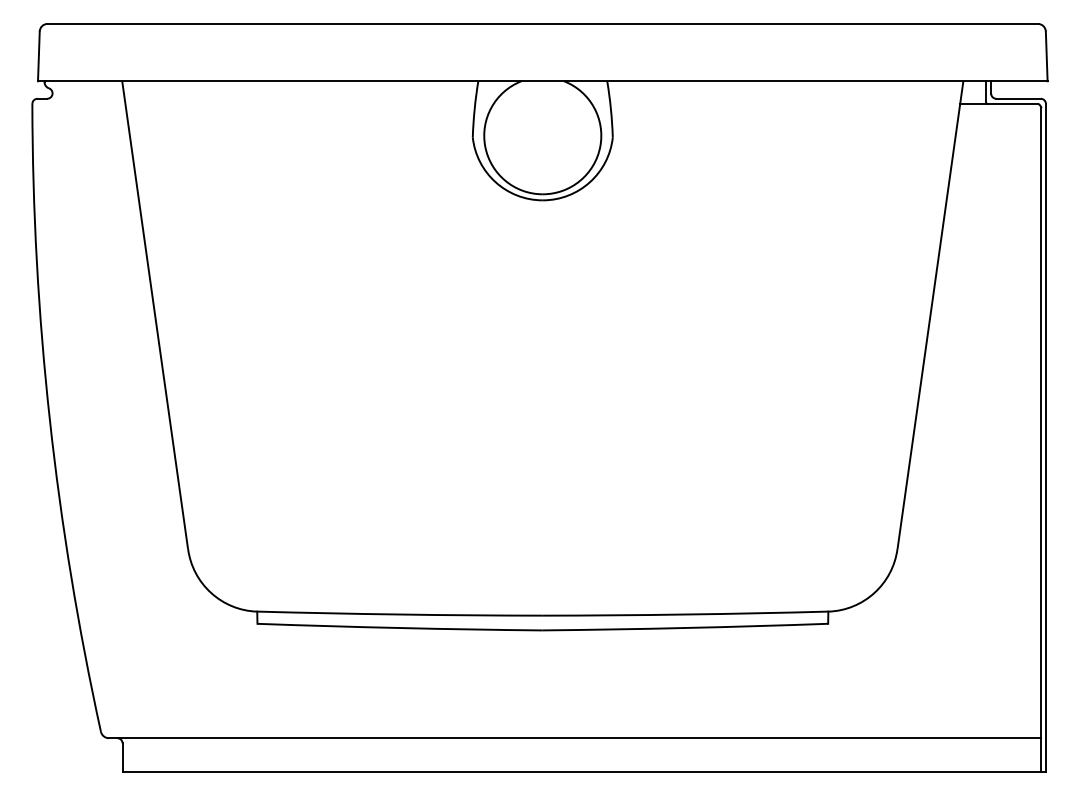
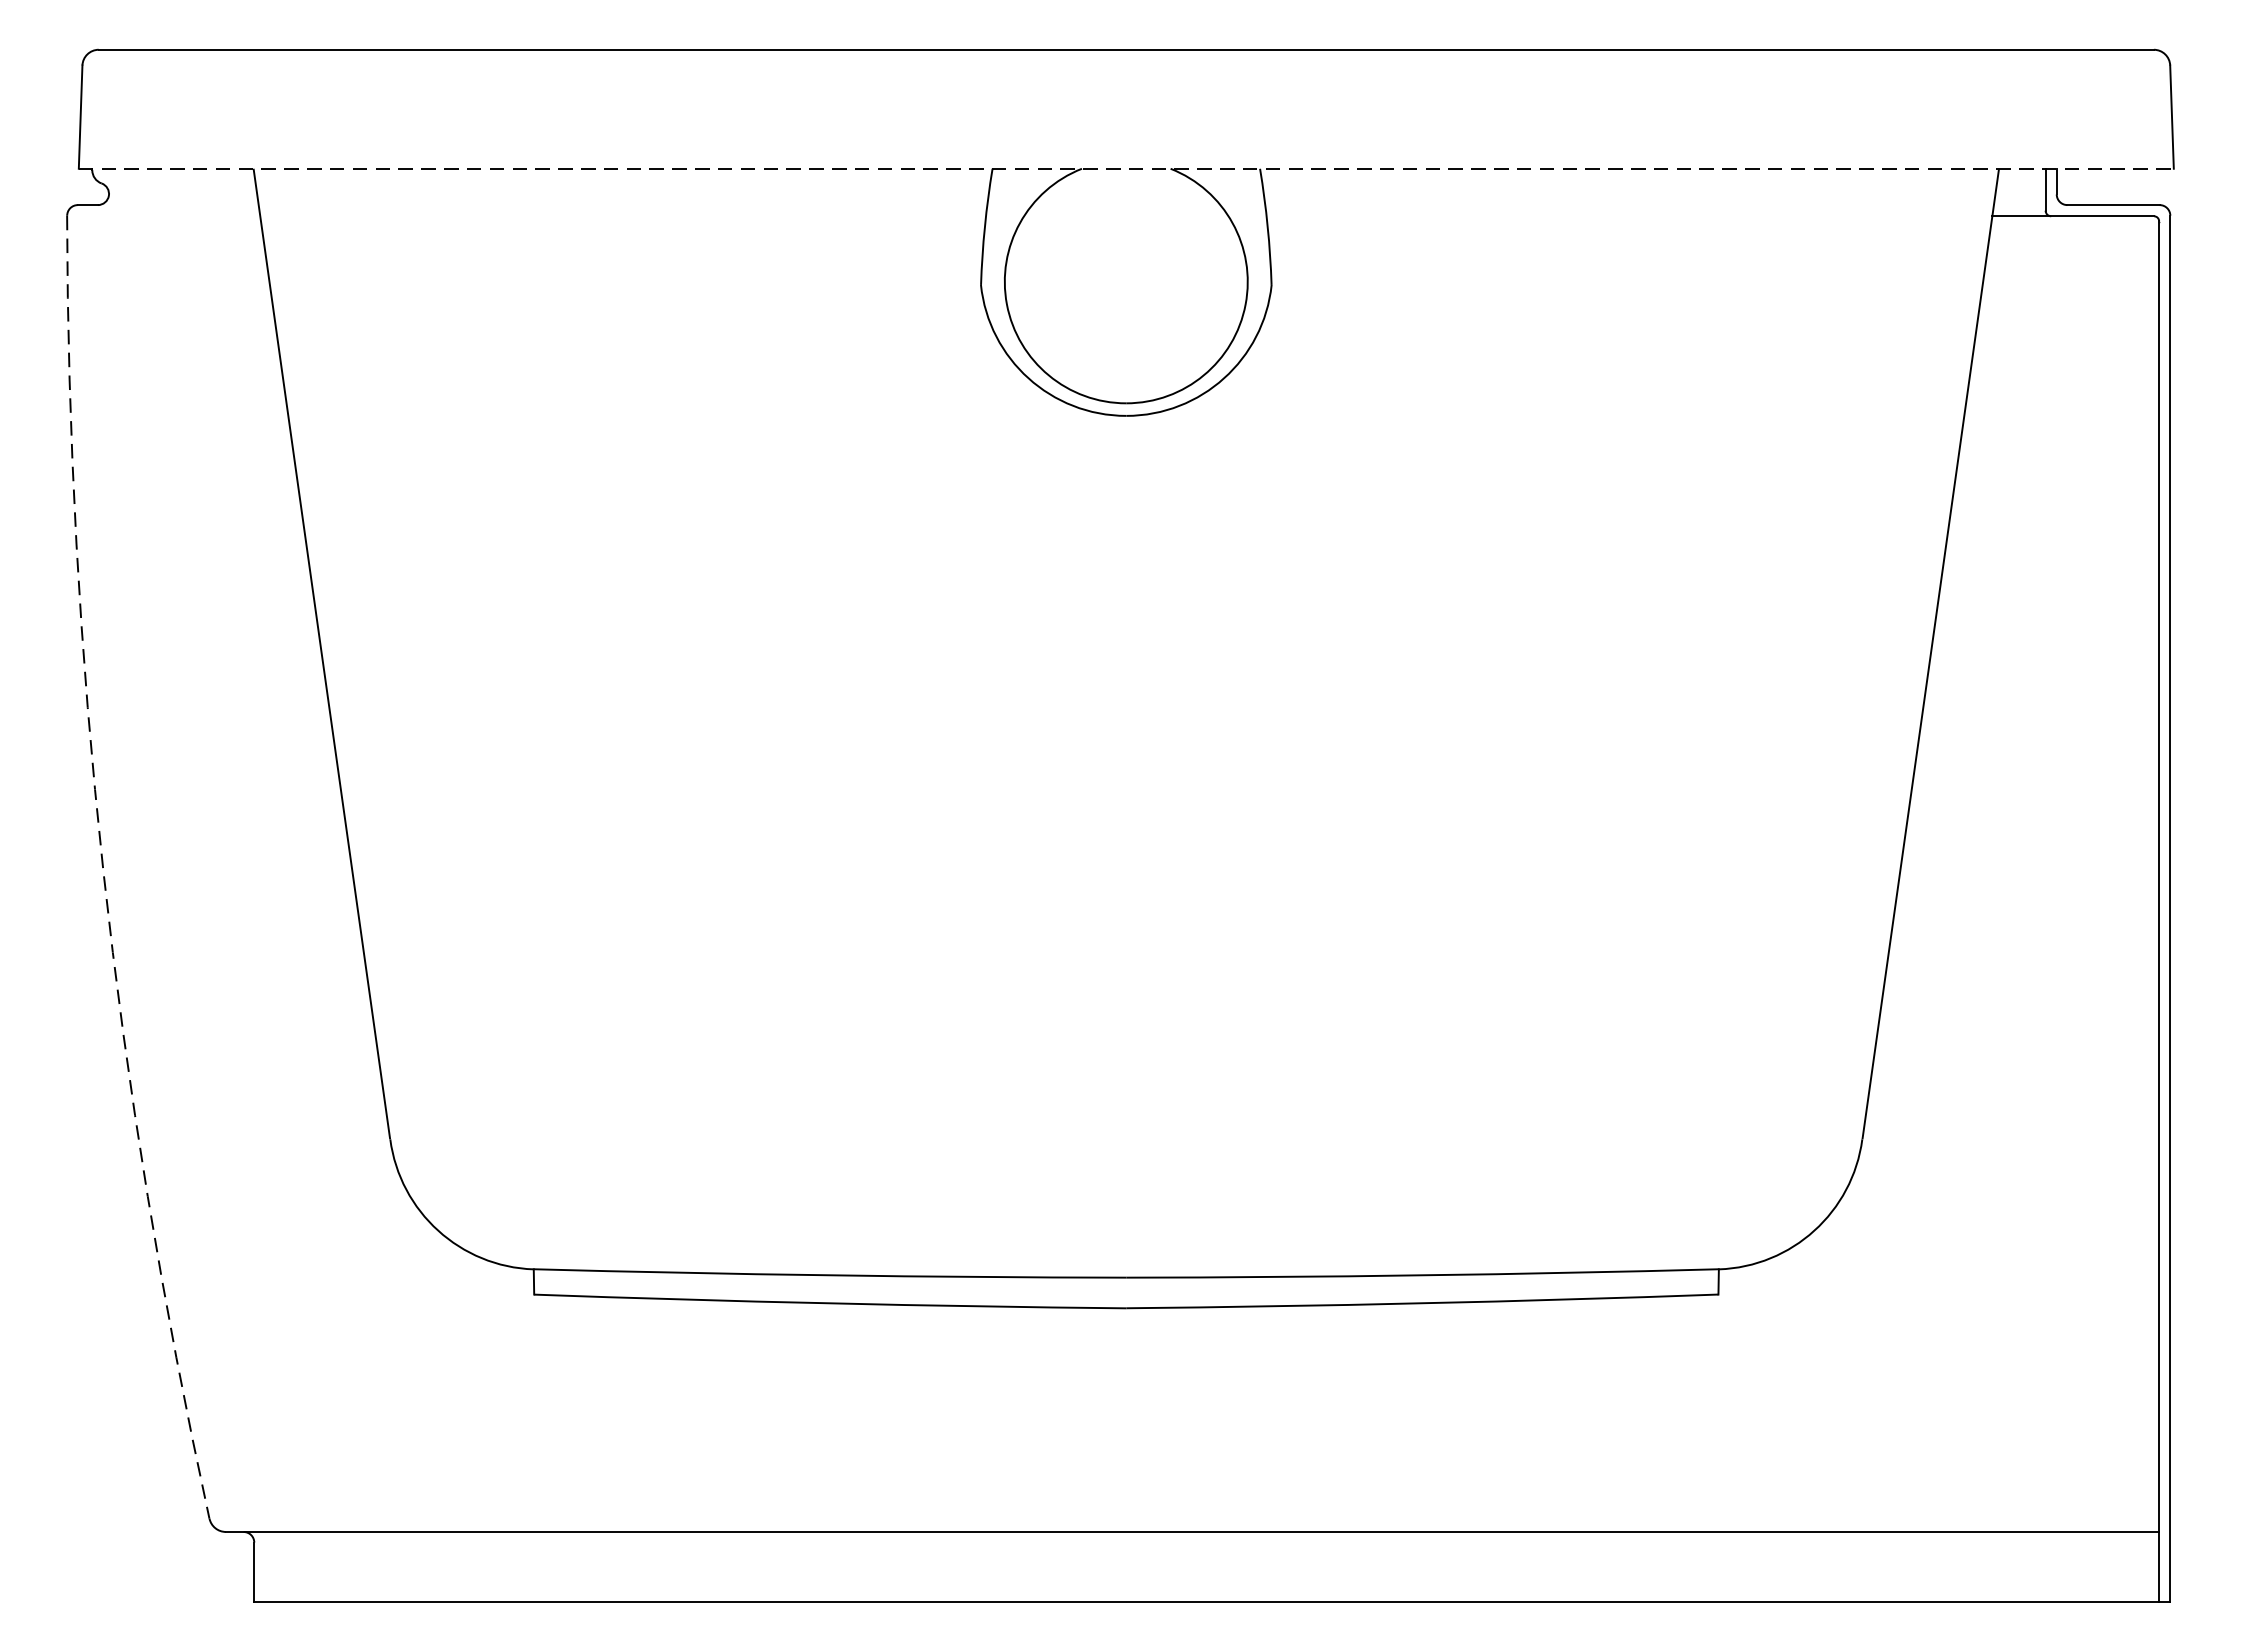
line: (542, 81) -> (1125, 169), solid -> dashed
arc: (49, 419) -> (102, 870), solid -> dashed

